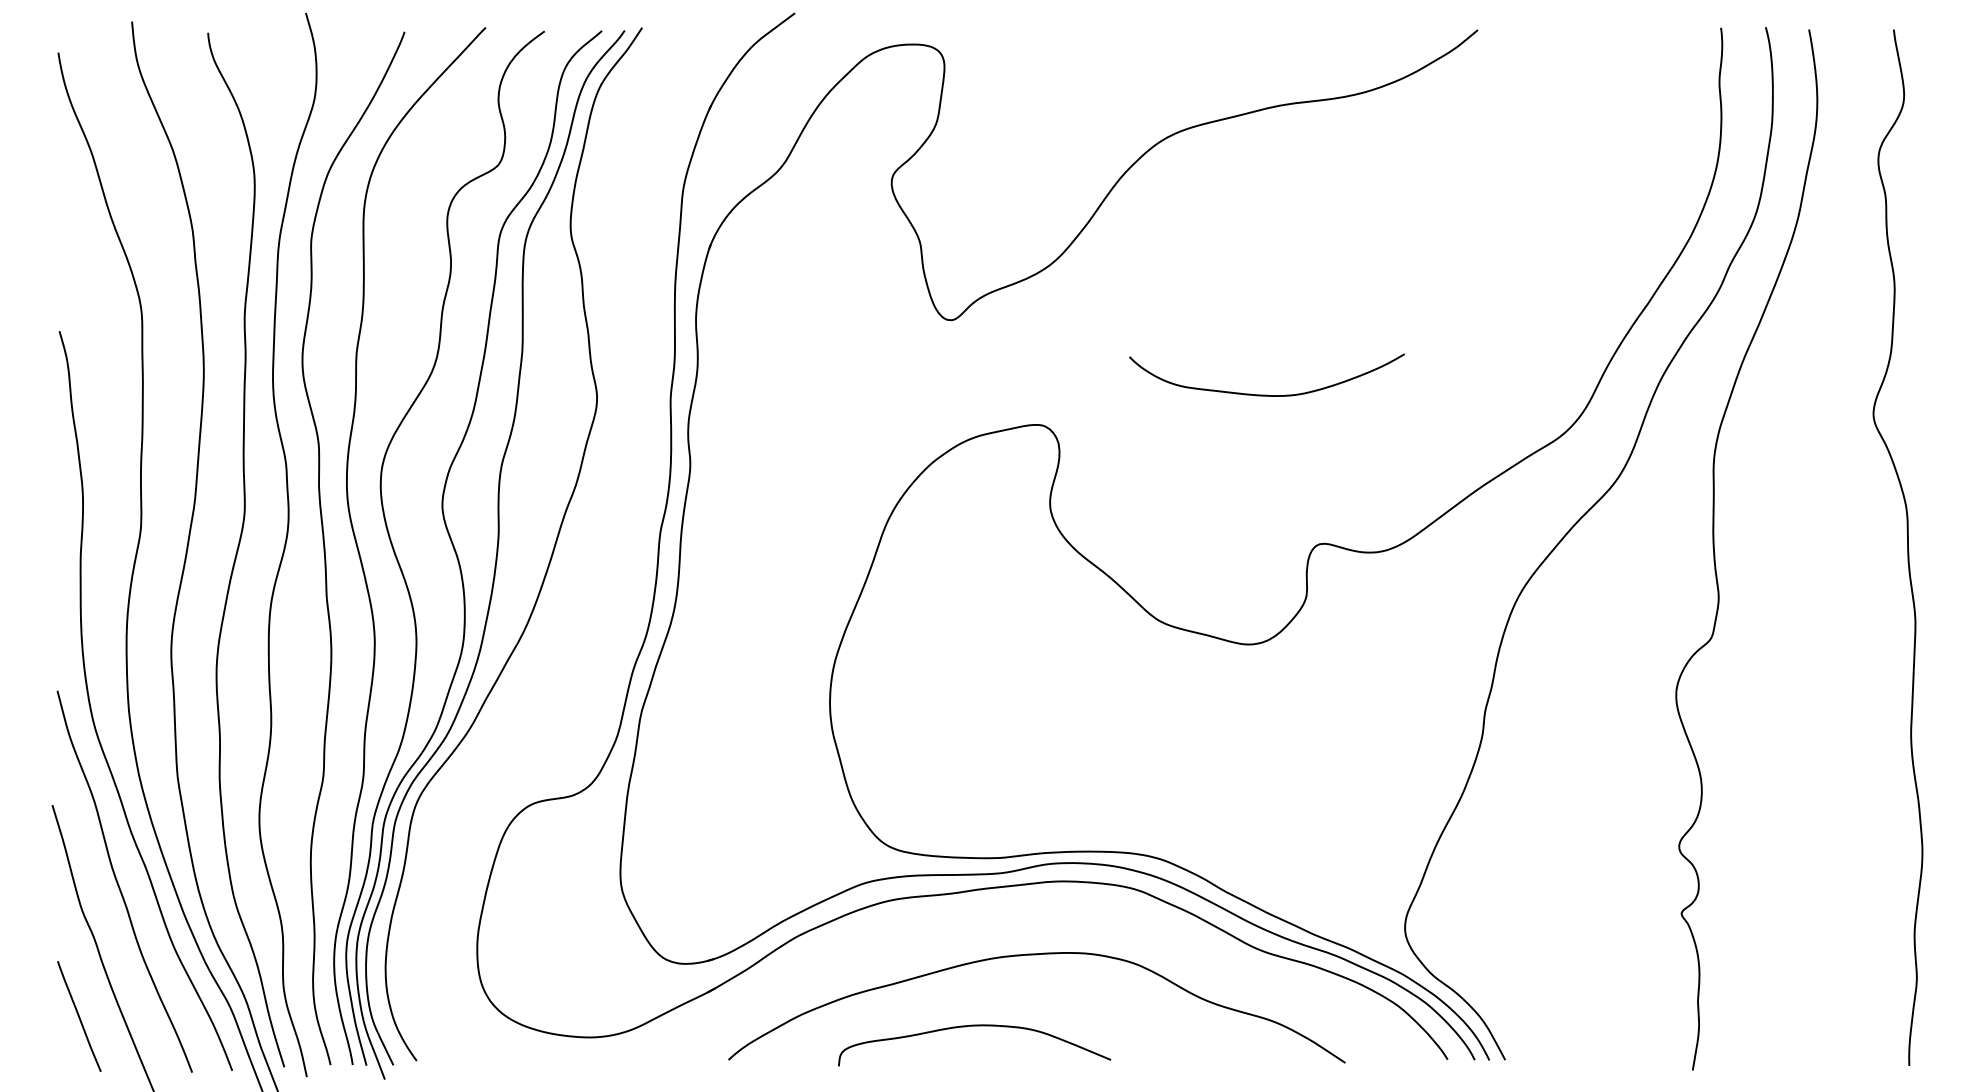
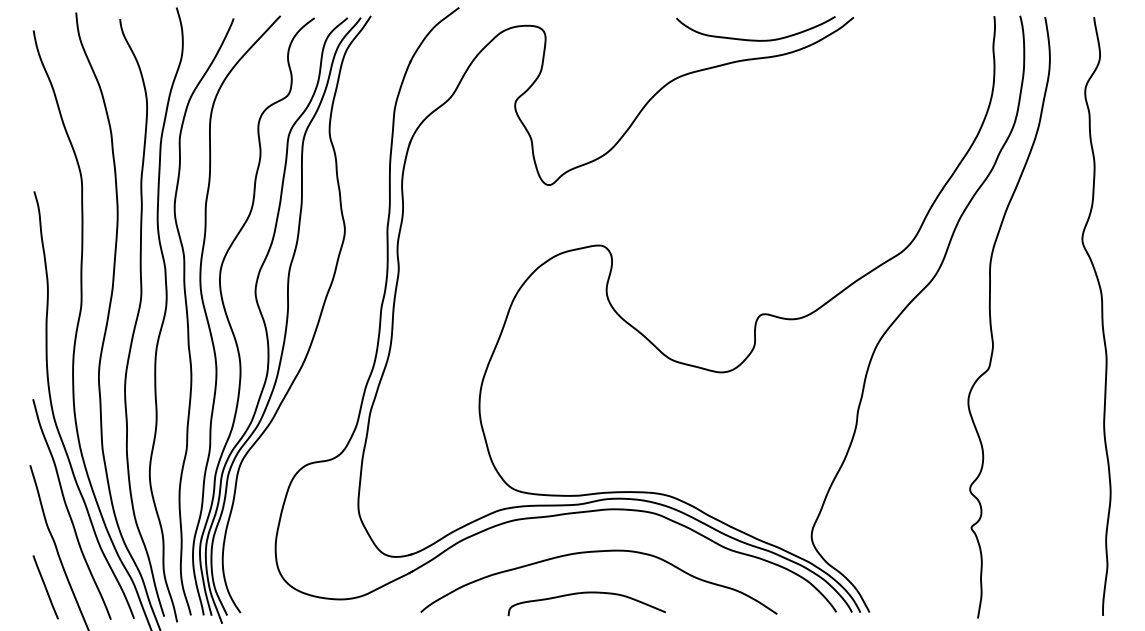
curve: (1266, 393) -> (755, 39), moved
curve: (973, 1027) -> (586, 593), moved

